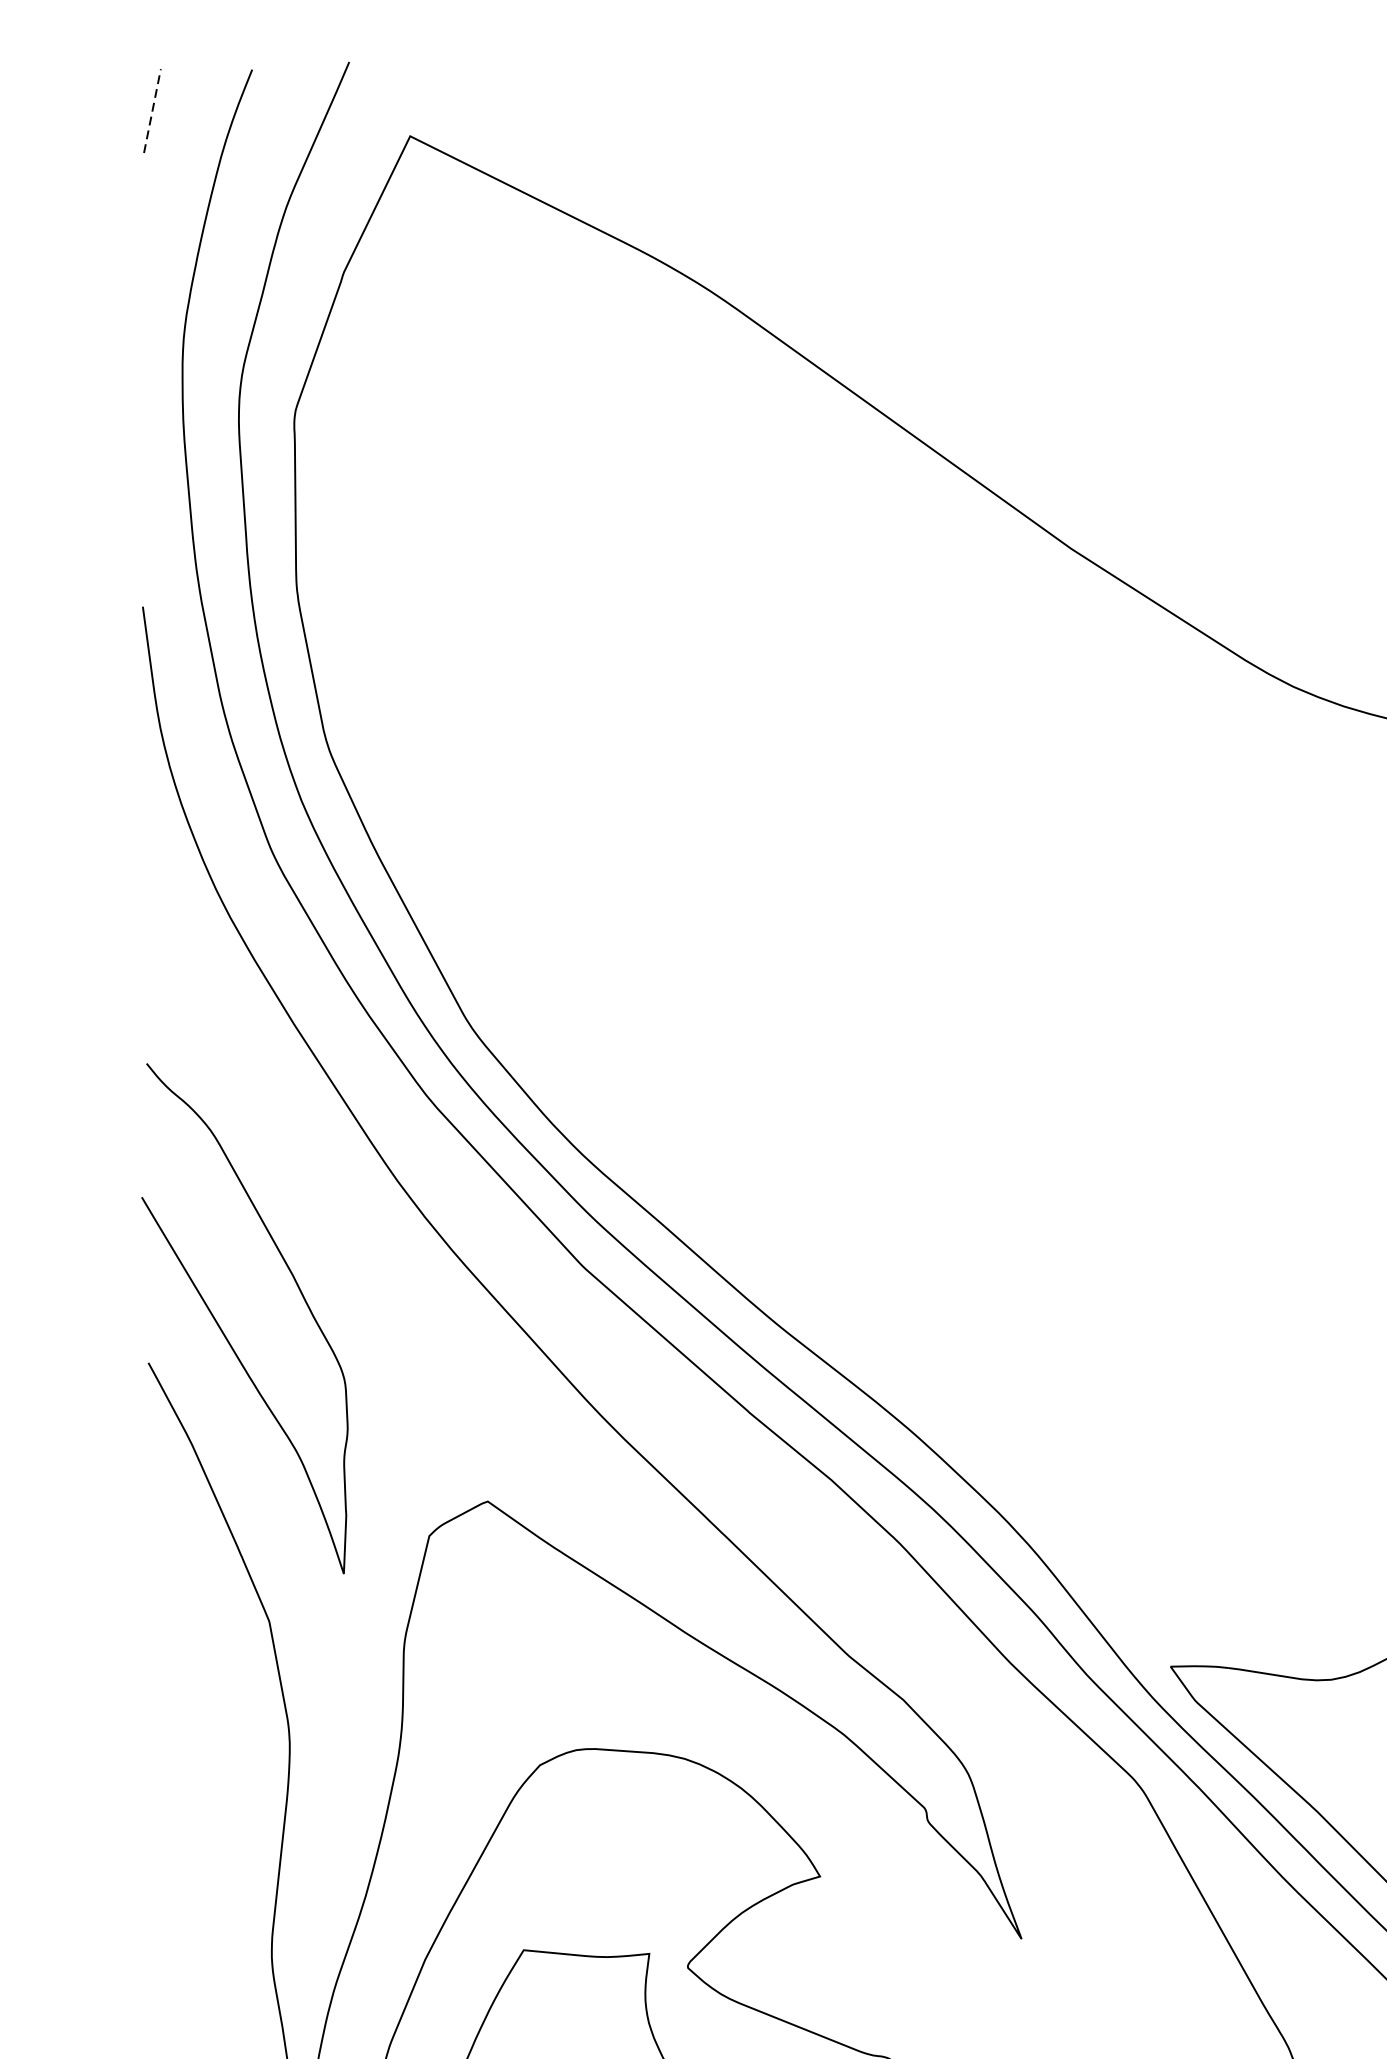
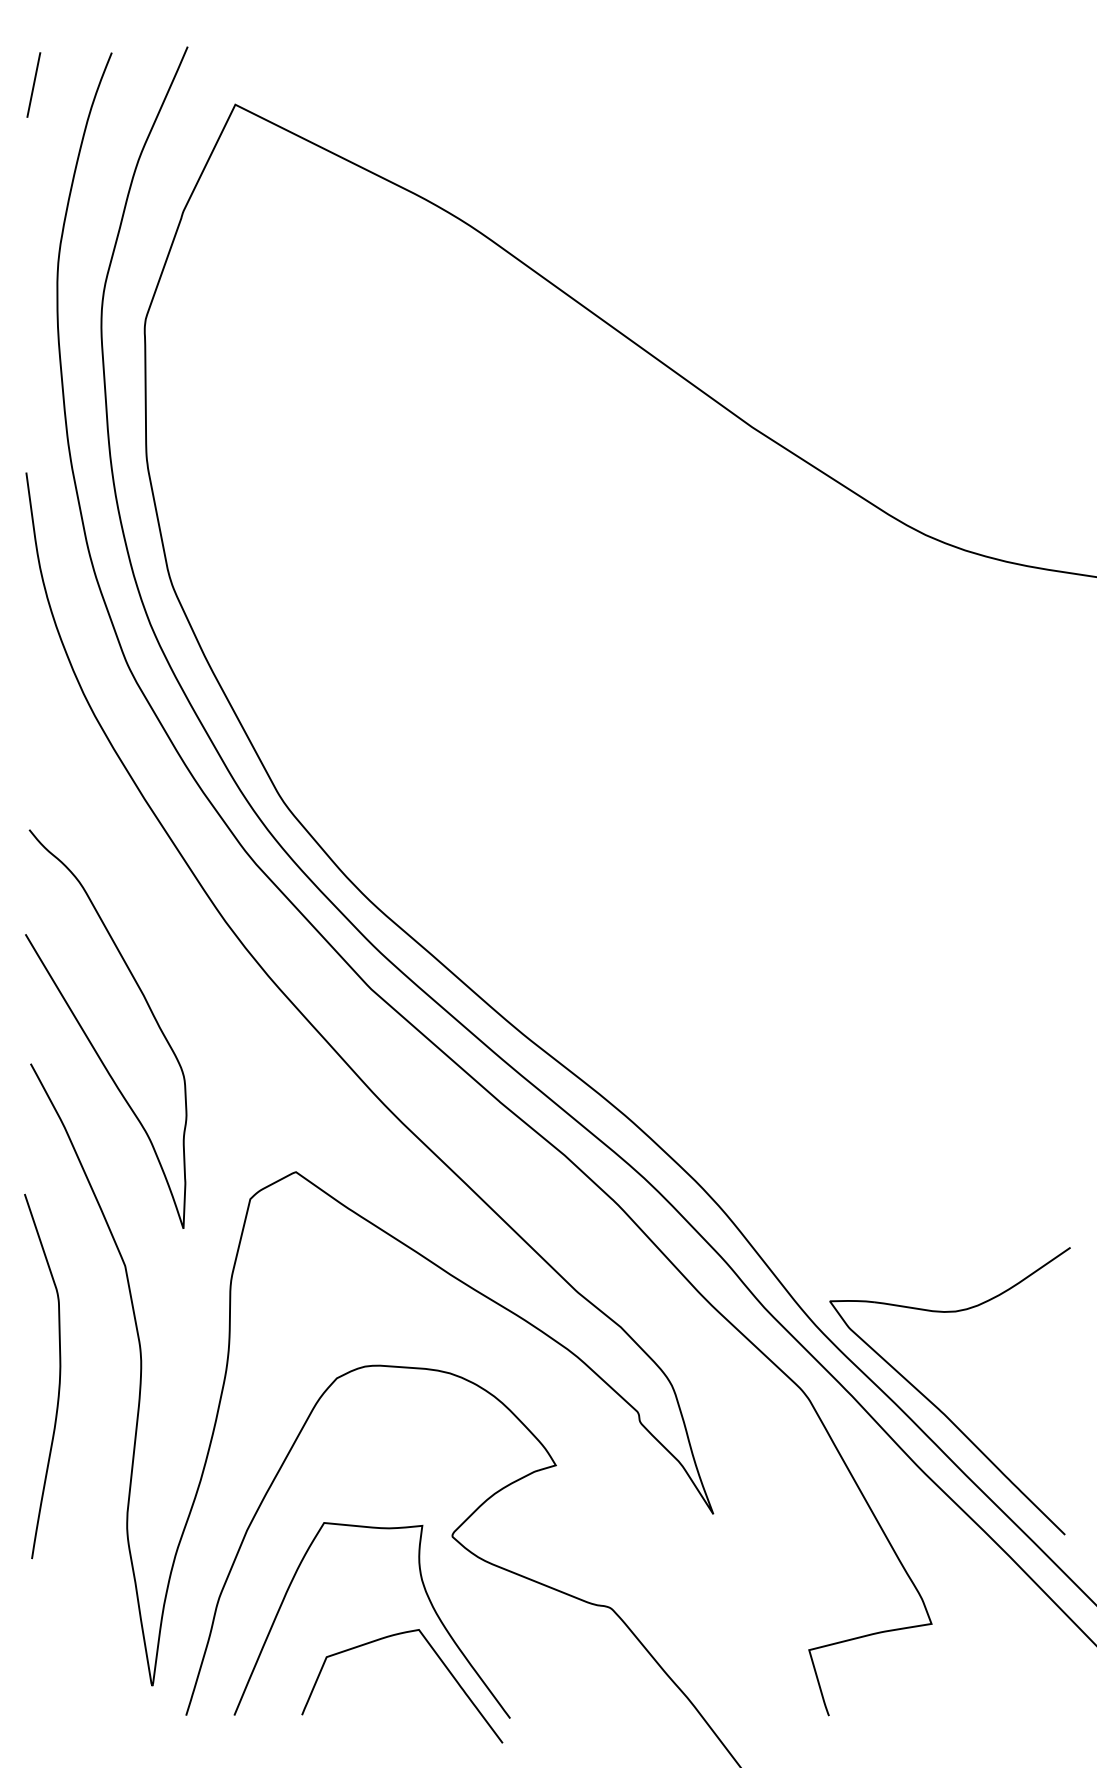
line: (152, 110) -> (33, 84), dashed -> solid
curve: (185, 1762) -> (59, 1376), added

